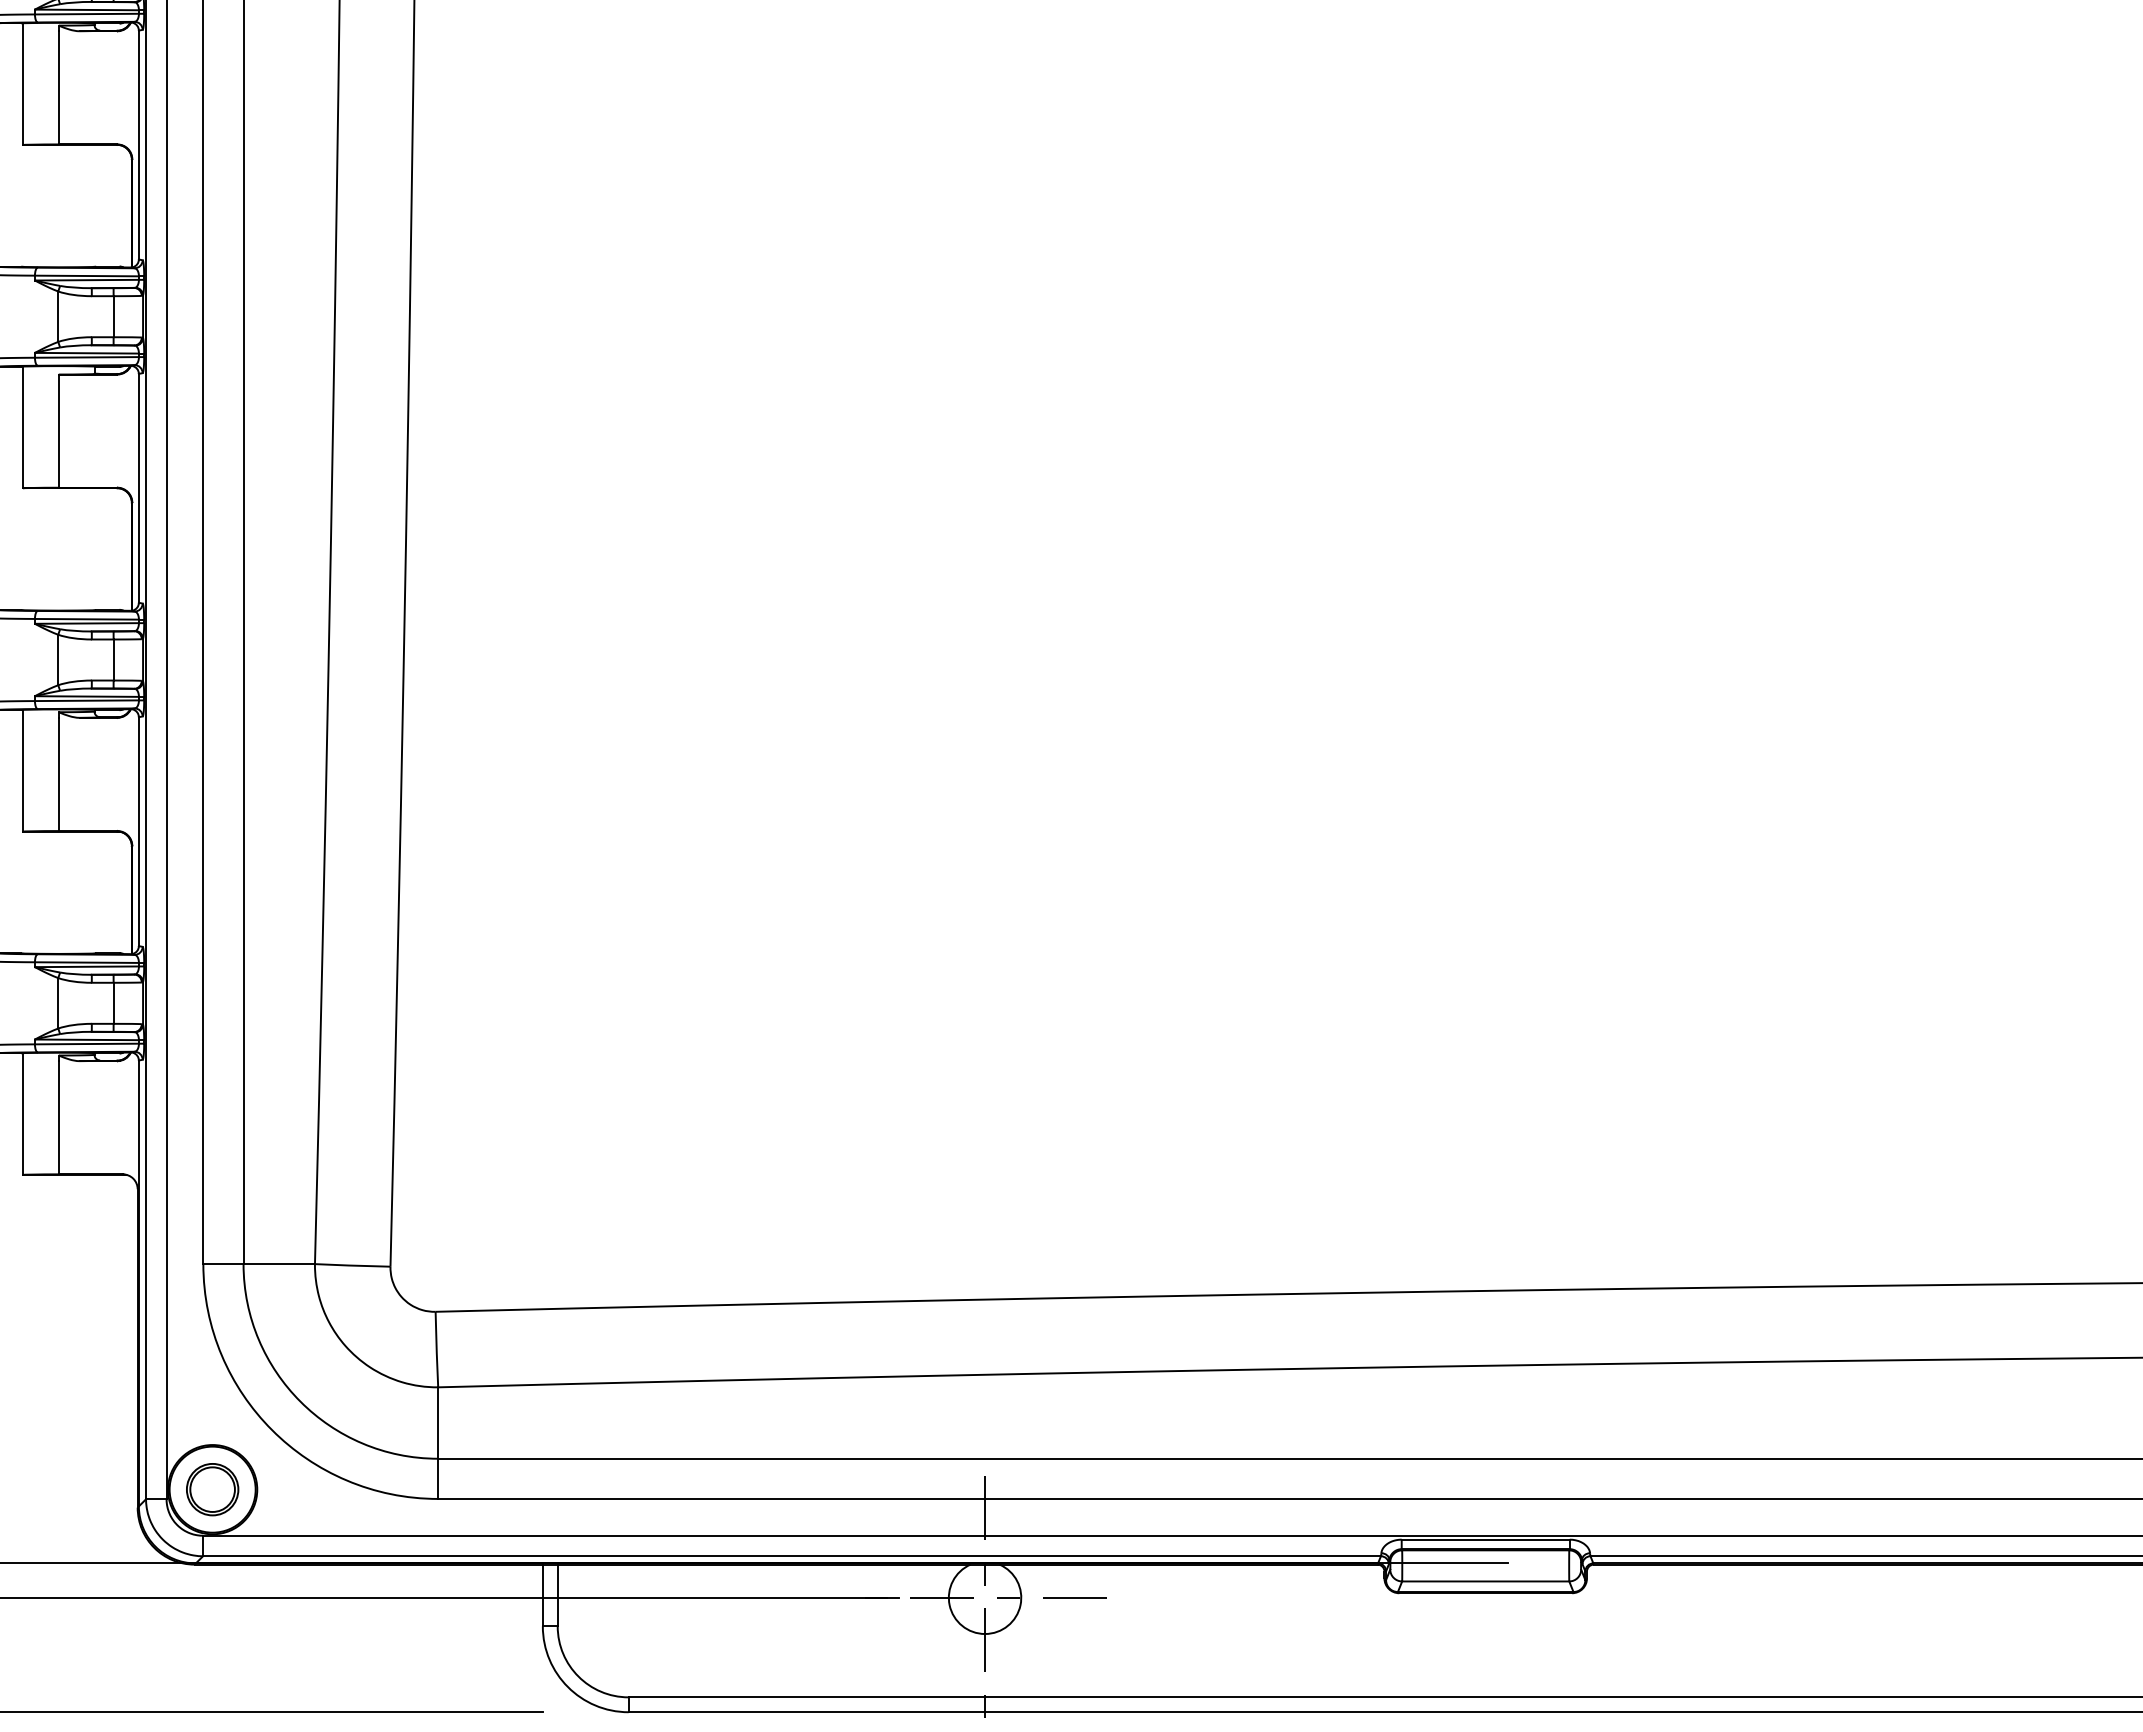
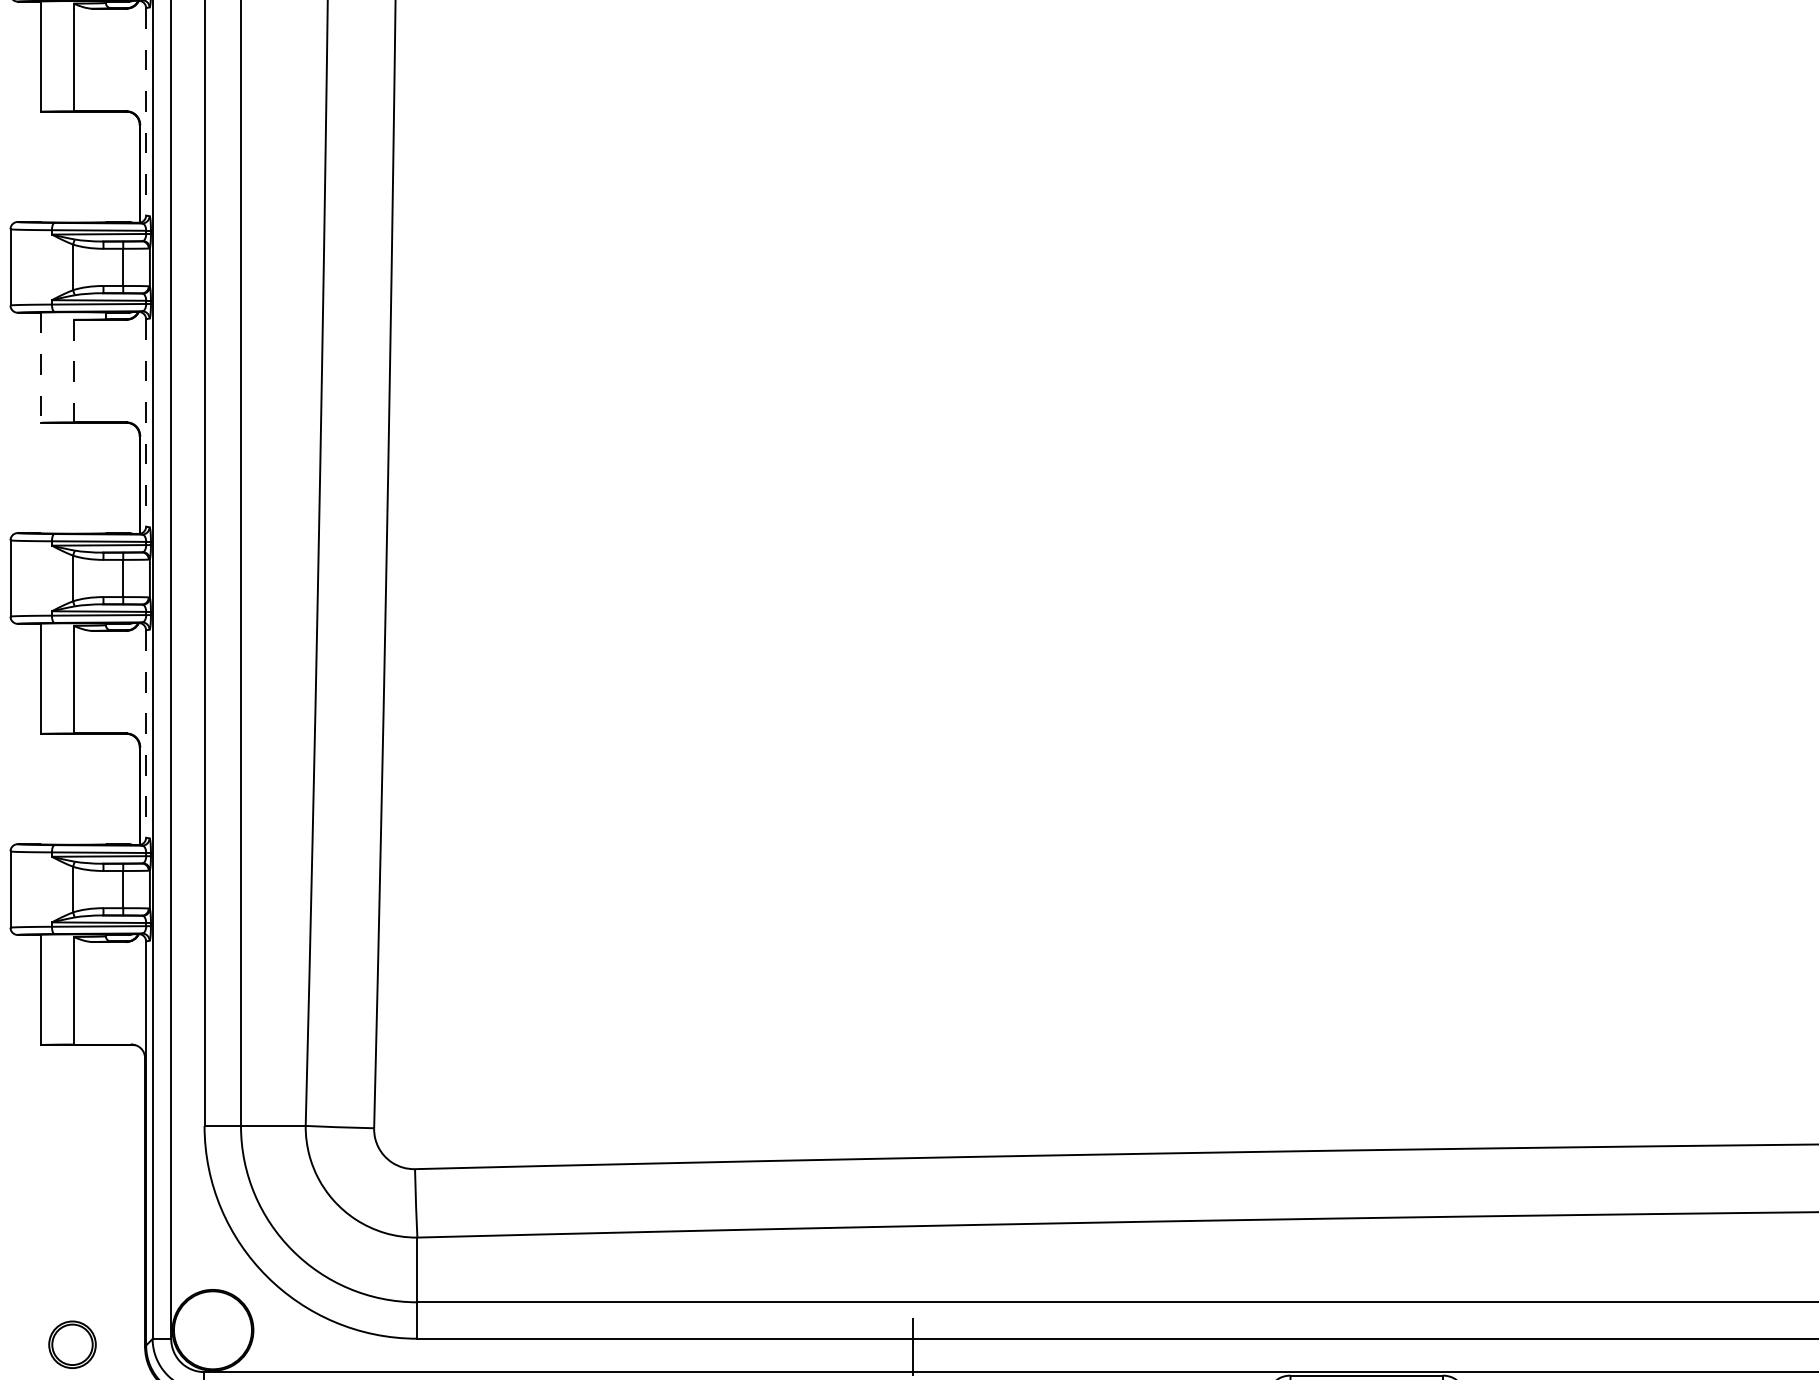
line: (138, 145) -> (145, 112), solid -> dashed
line: (22, 427) -> (40, 367), solid -> dashed
line: (58, 431) -> (73, 371), solid -> dashed
line: (138, 488) -> (145, 423), solid -> dashed
line: (138, 832) -> (145, 734), solid -> dashed
part: (212, 1489) -> (72, 1344), moved

